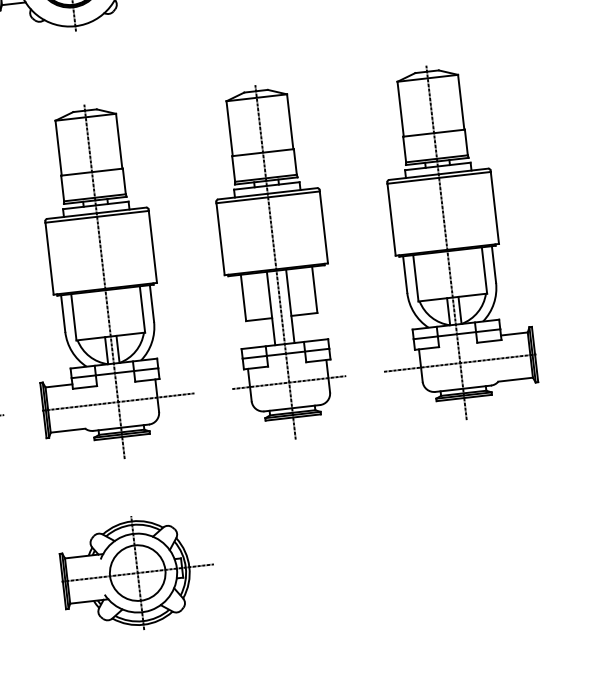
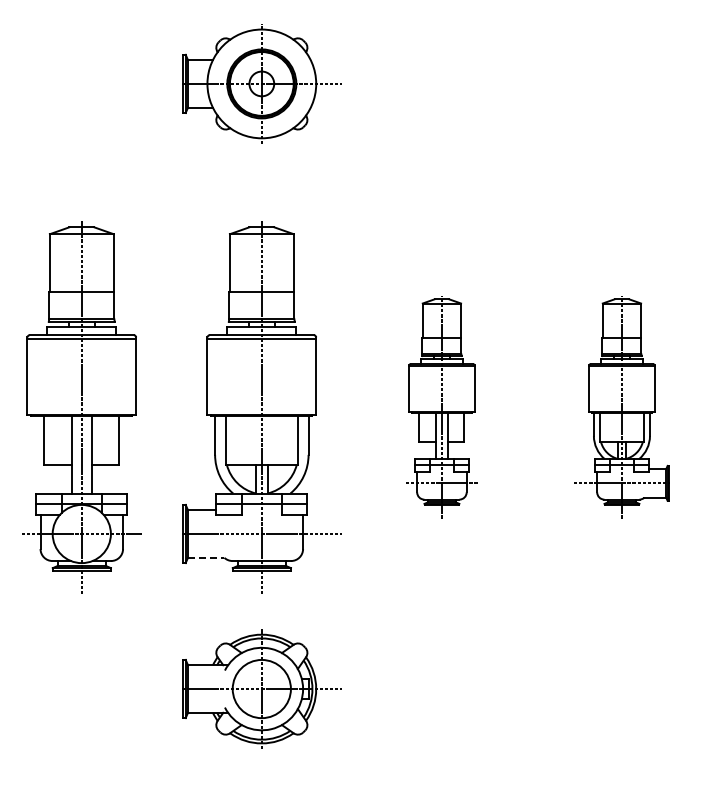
part: (446, 242) -> (621, 407), size x0.6
part: (275, 262) -> (441, 407), size x0.6
line: (68, 430) -> (206, 557), solid -> dashed
part: (137, 572) -> (261, 688), moved

